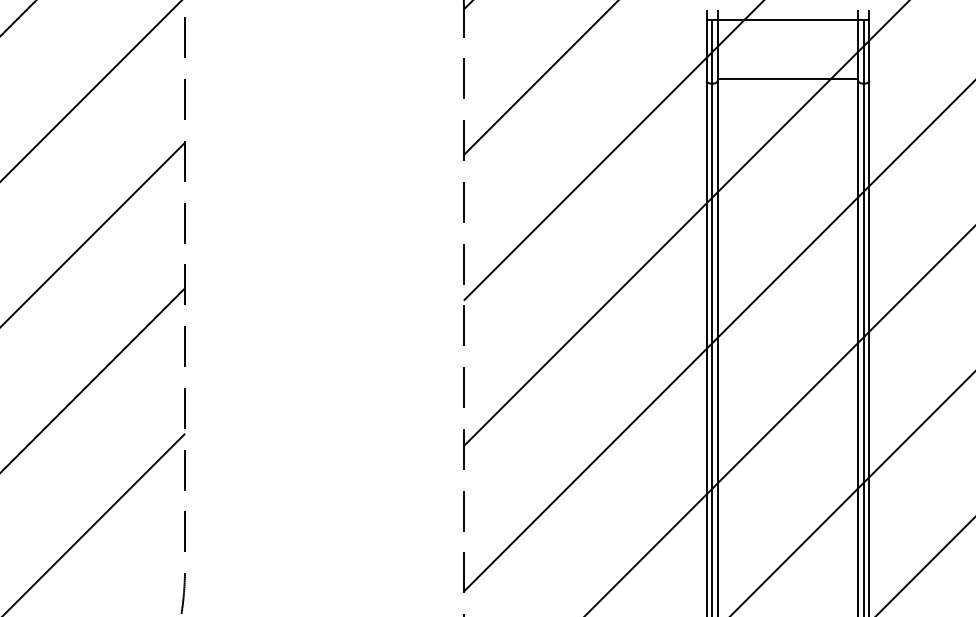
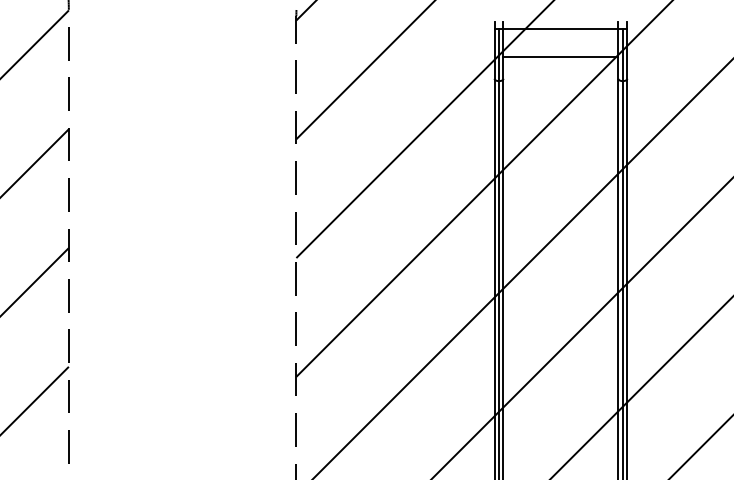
line: (787, 79) -> (560, 57), moved

